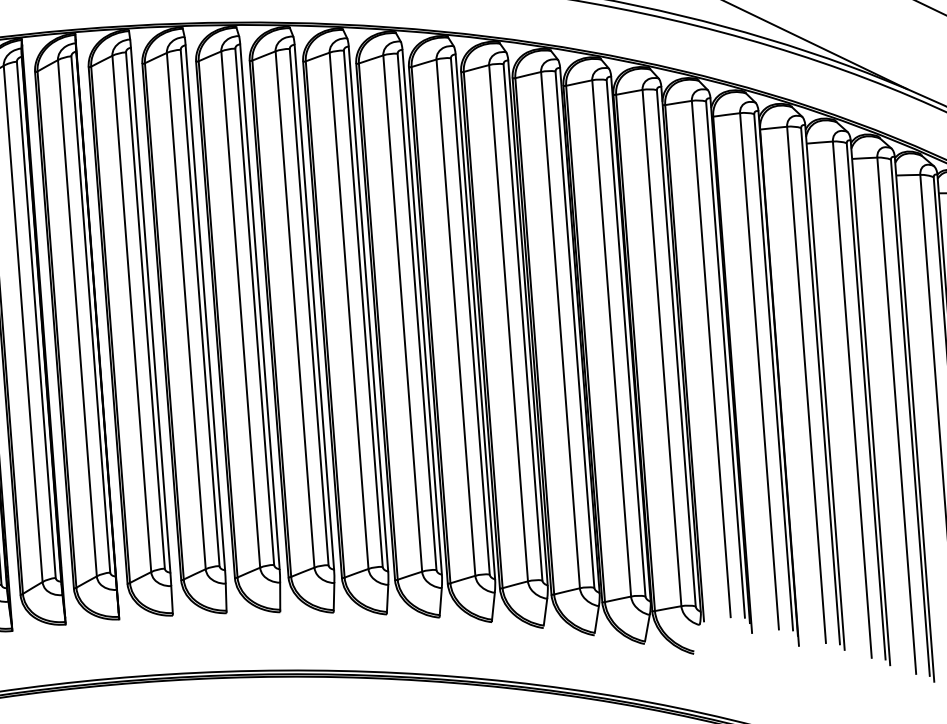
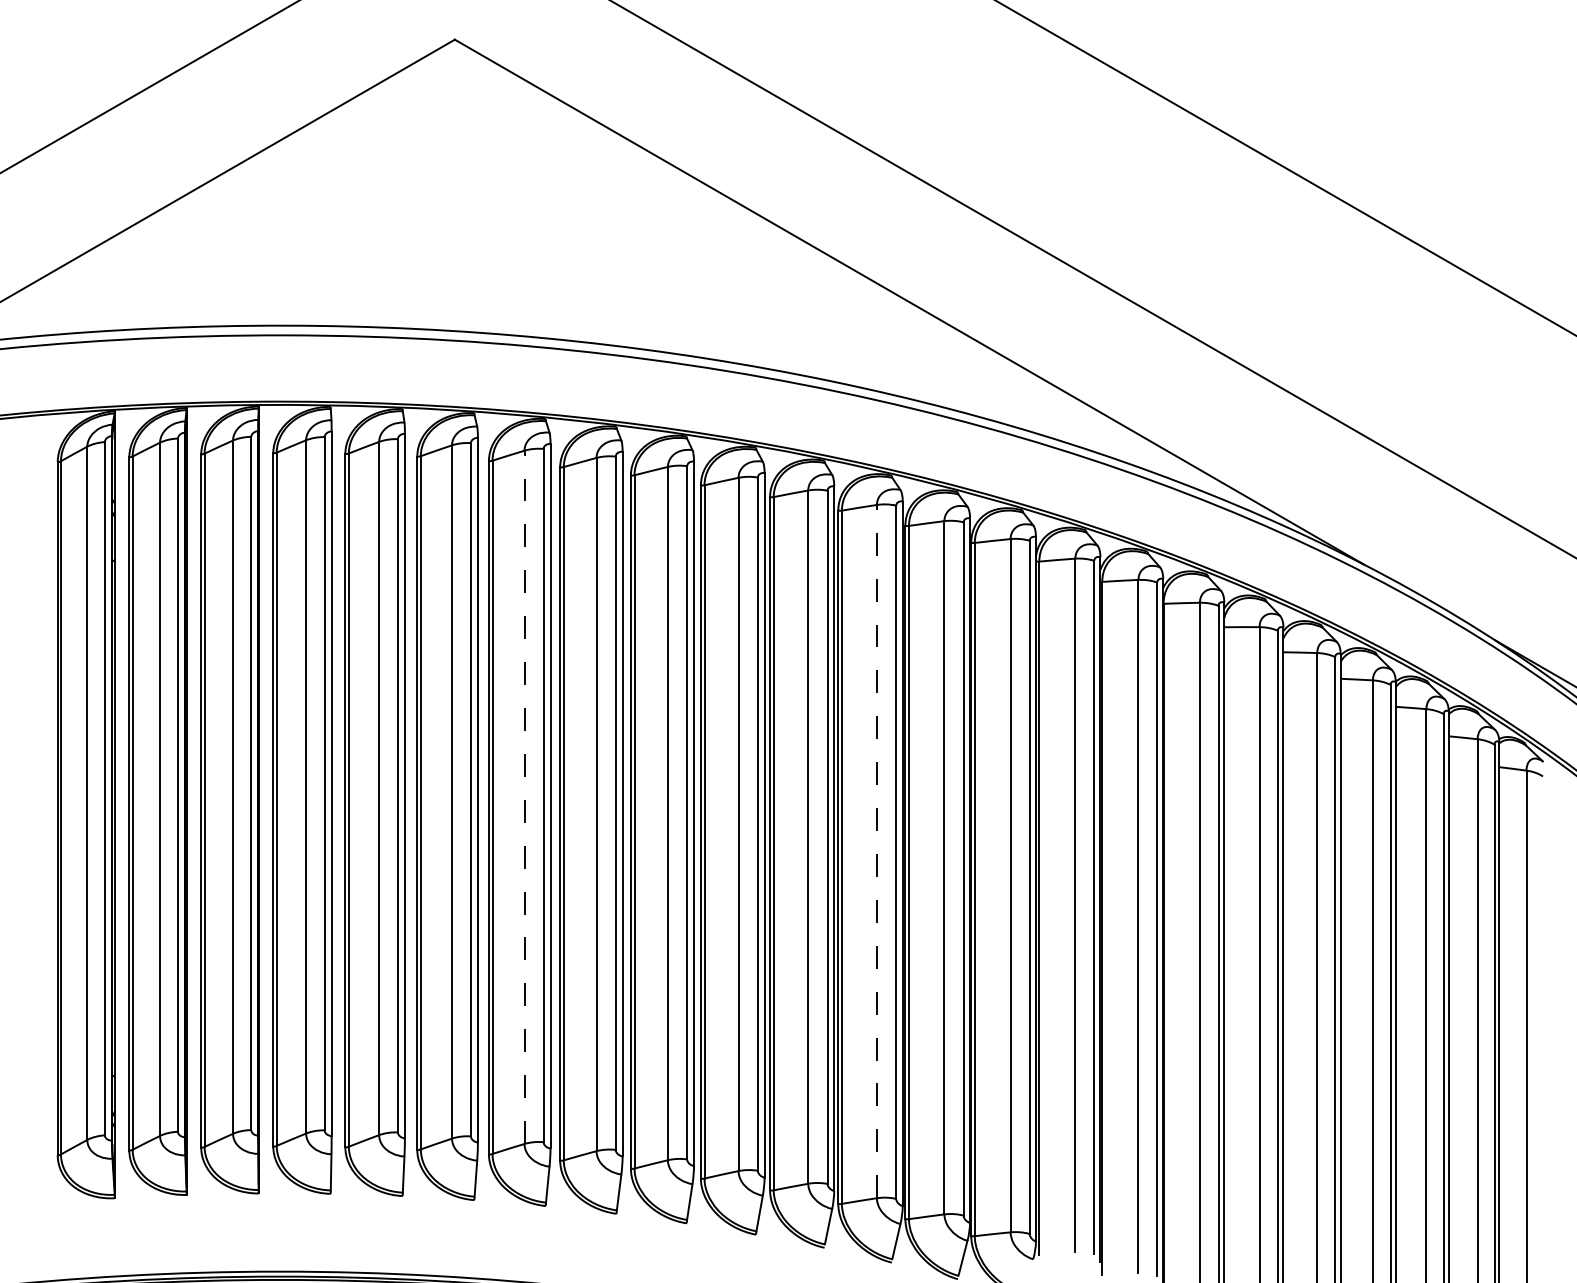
line: (295, 309) -> (524, 797), solid -> dashed
line: (560, 330) -> (876, 851), solid -> dashed

